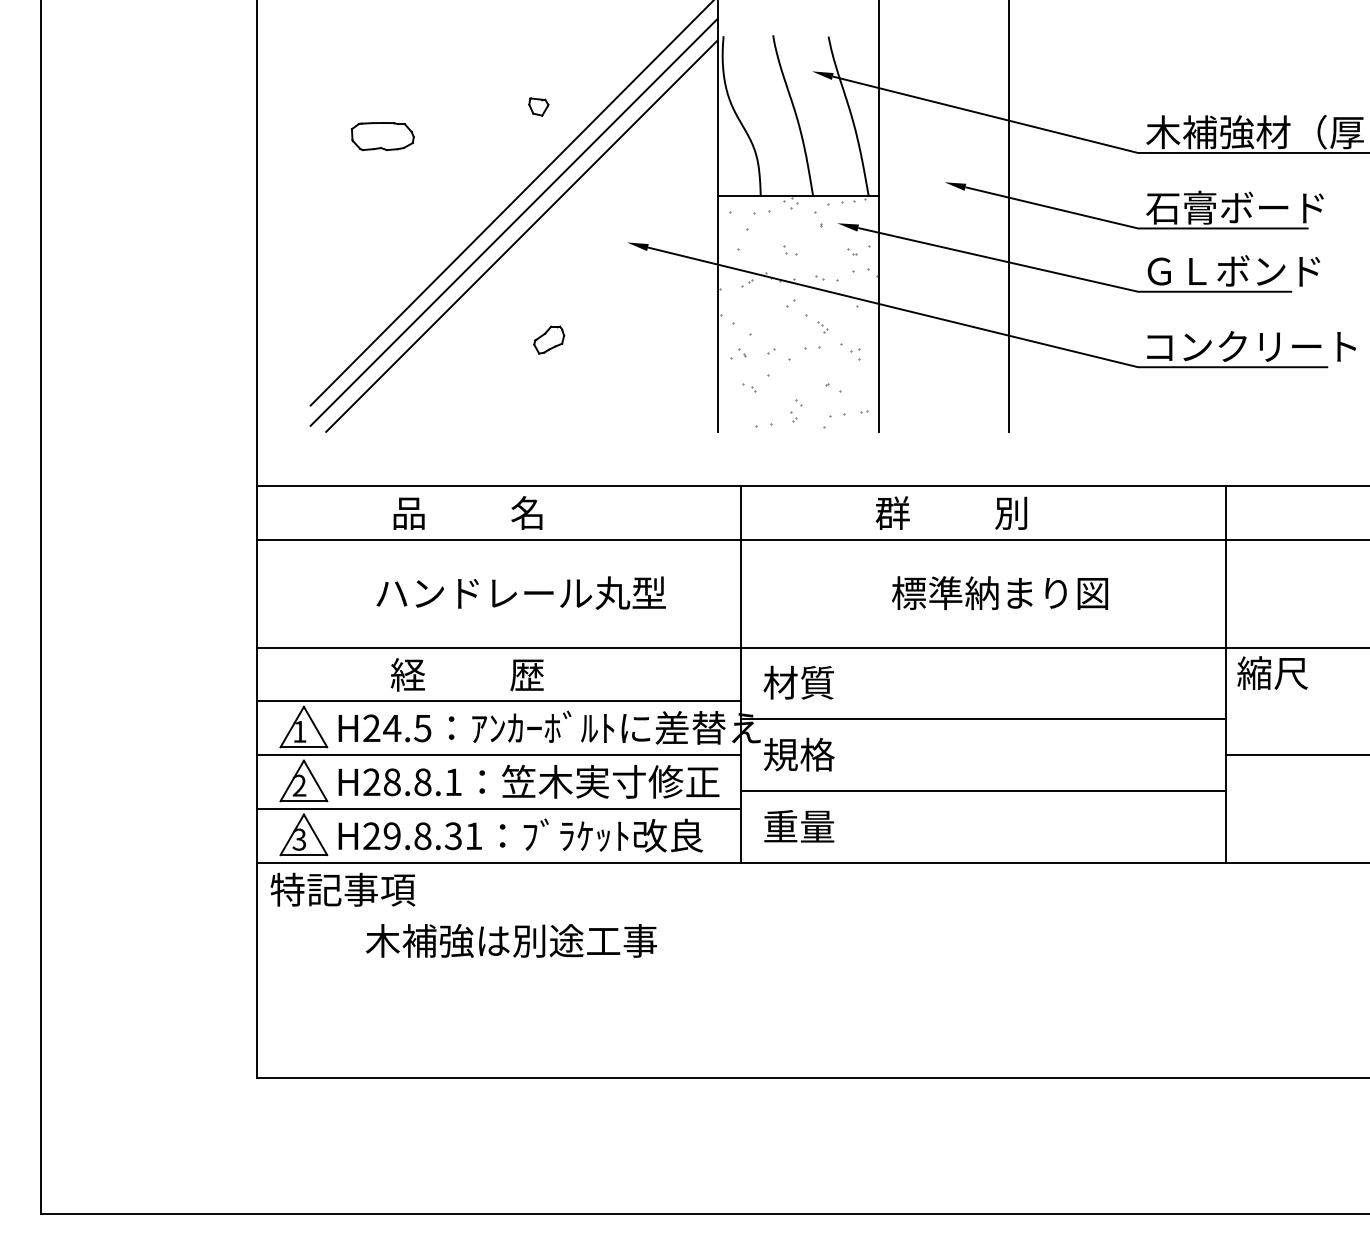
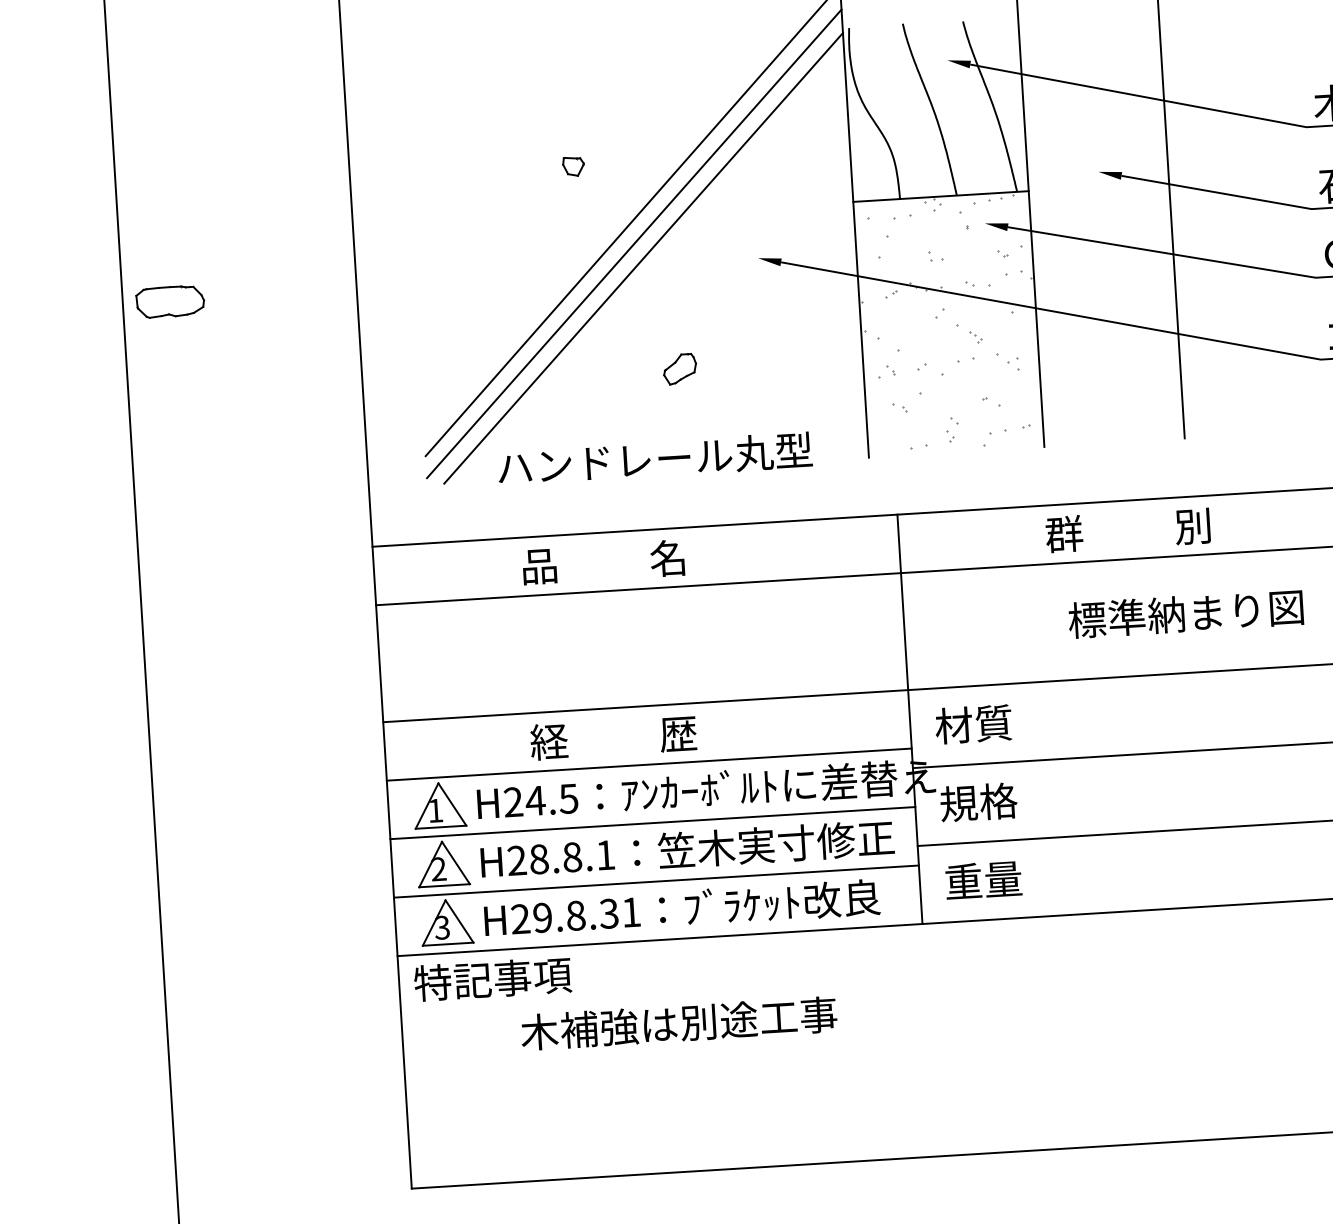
part: (538, 106) -> (573, 166), moved
part: (382, 136) -> (170, 301), moved
text: (520, 592) -> (654, 458), moved

